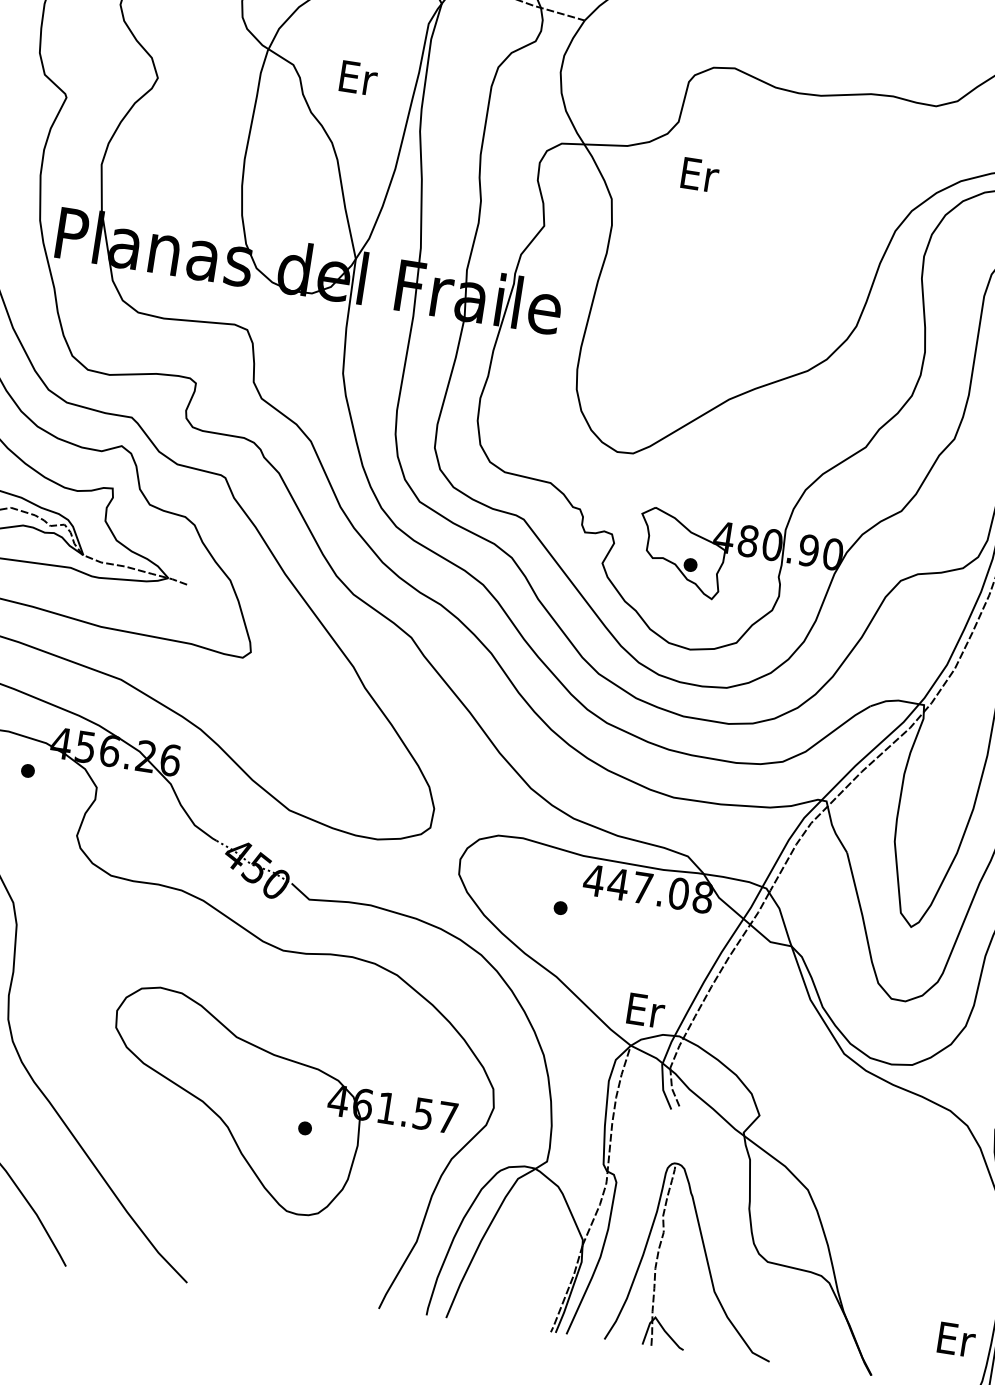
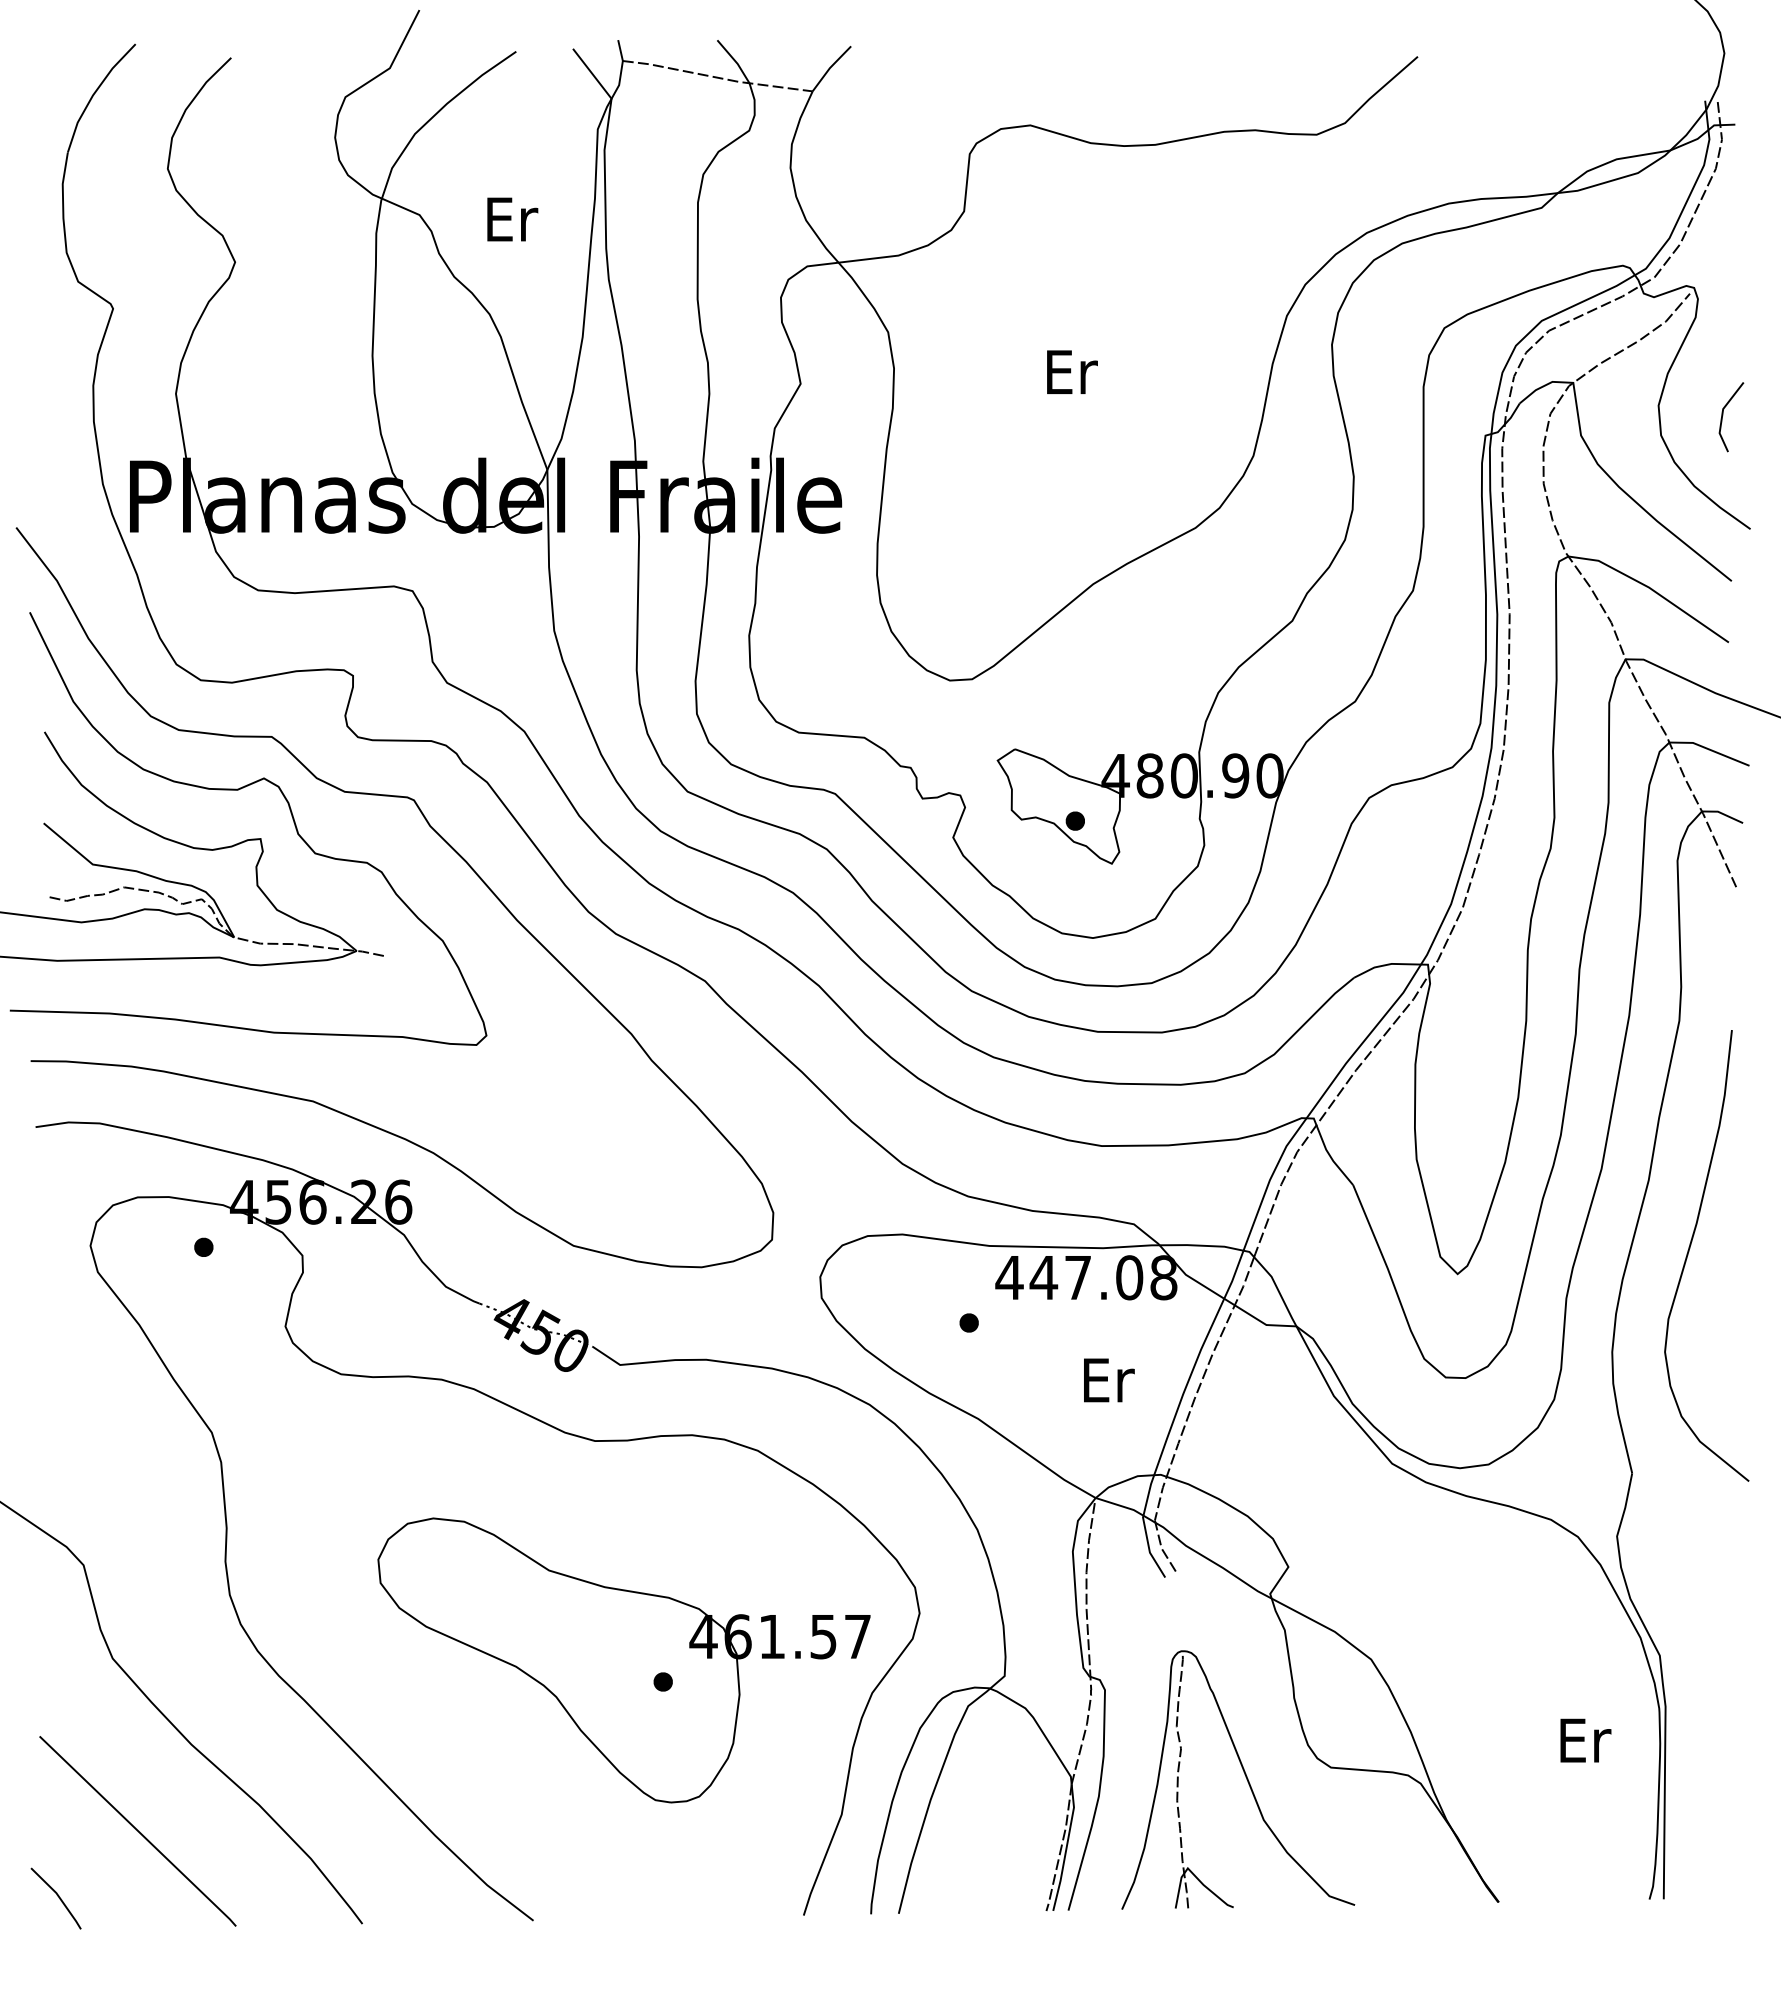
text: (700, 174) -> (1072, 371), moved
text: (646, 1010) -> (1109, 1380), moved
text: (956, 1339) -> (1585, 1740), moved

